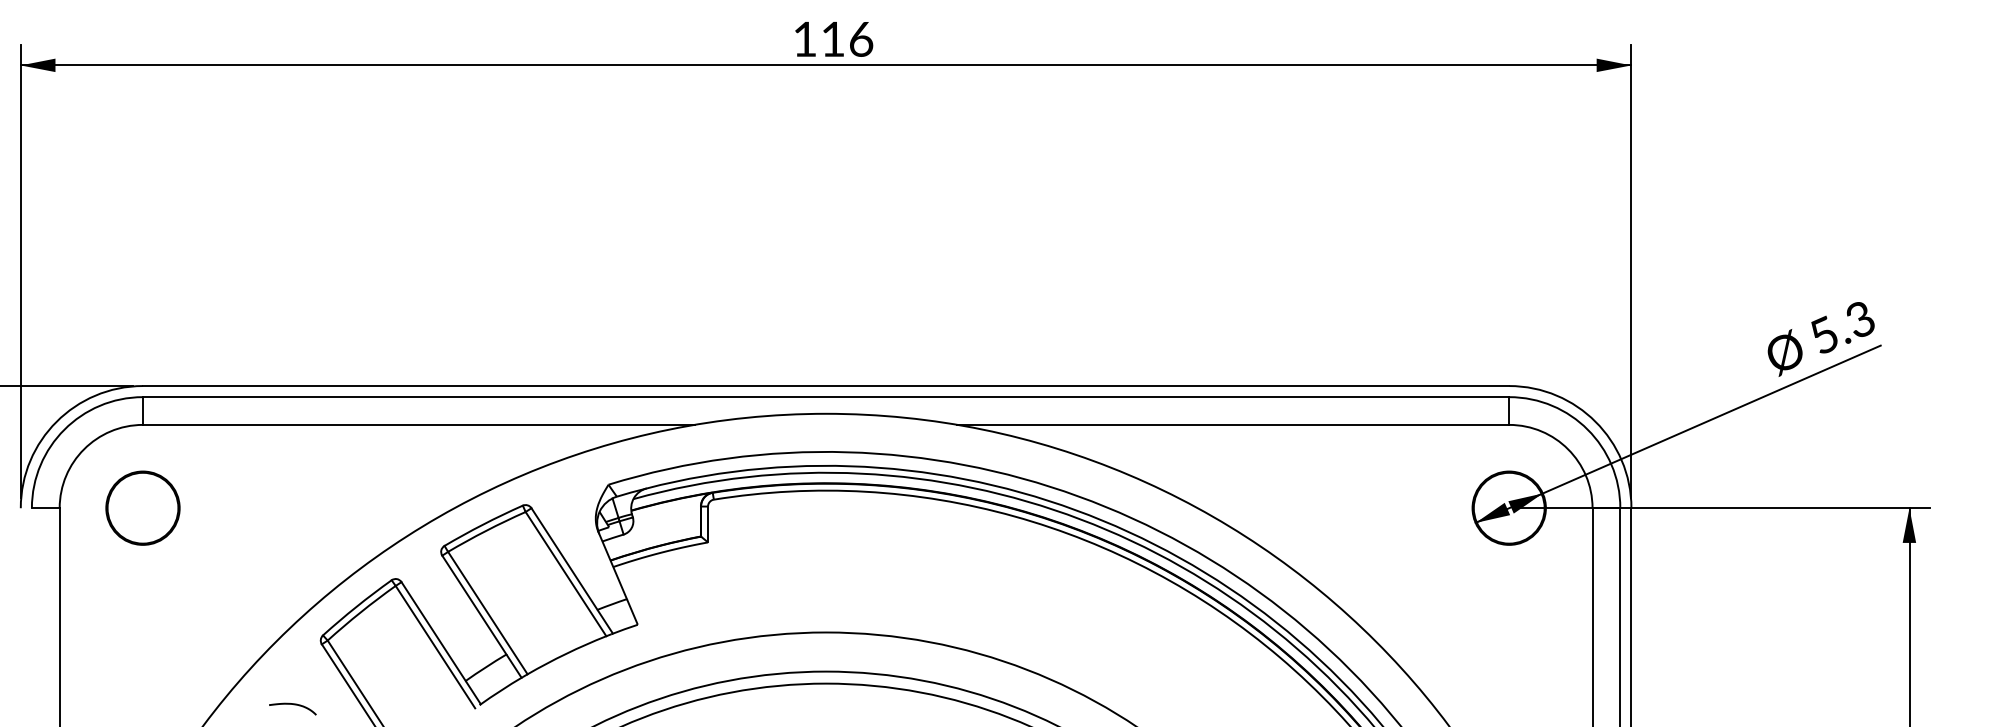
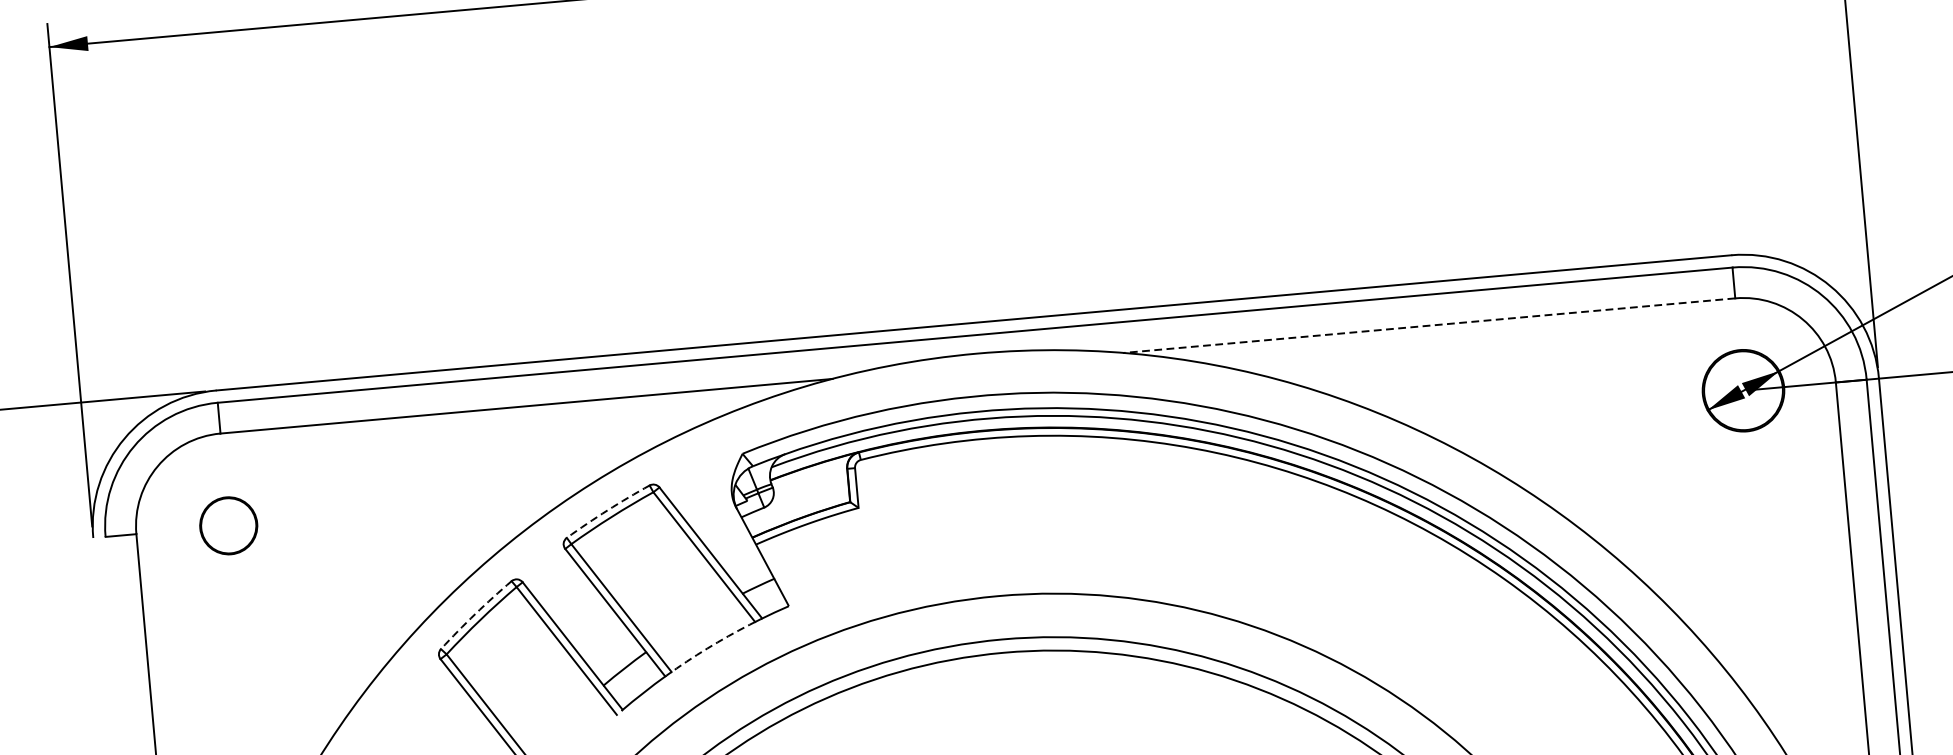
line: (1232, 424) -> (1428, 325), solid -> dashed
circle: (142, 507) -> (228, 525), size x0.7
arc: (483, 524) -> (607, 510), solid -> dashed
arc: (356, 606) -> (475, 613), solid -> dashed
arc: (566, 653) -> (712, 645), solid -> dashed
curve: (293, 705) -> (415, 729), removed

